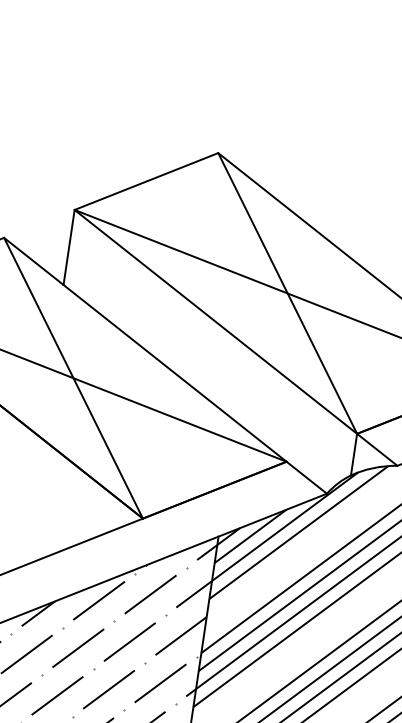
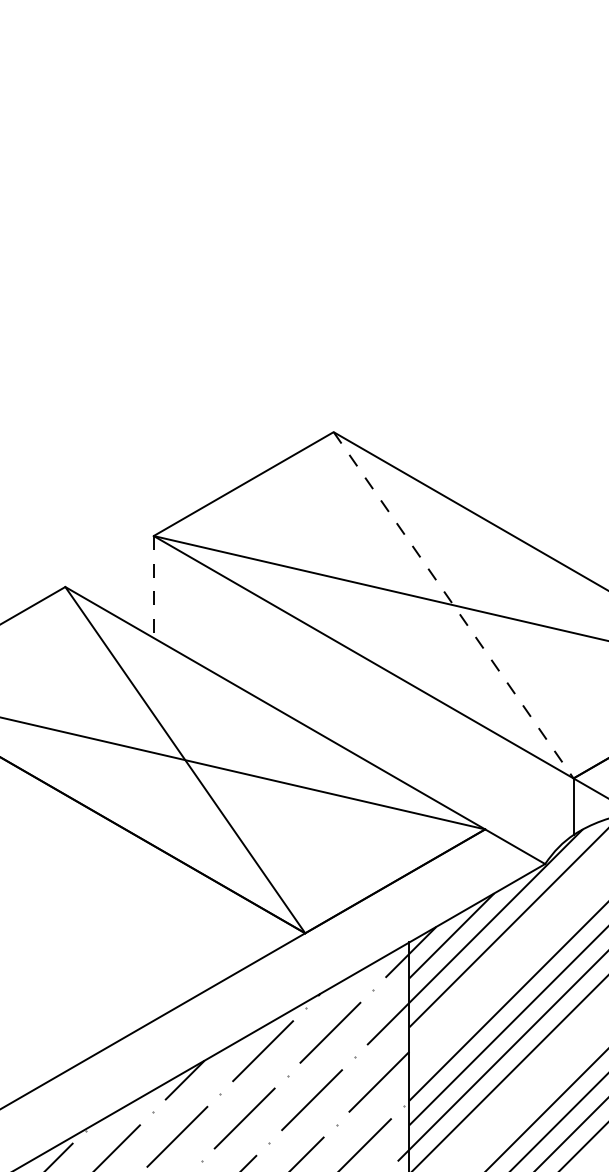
line: (68, 247) -> (153, 587), solid -> dashed
line: (287, 293) -> (453, 605), solid -> dashed

